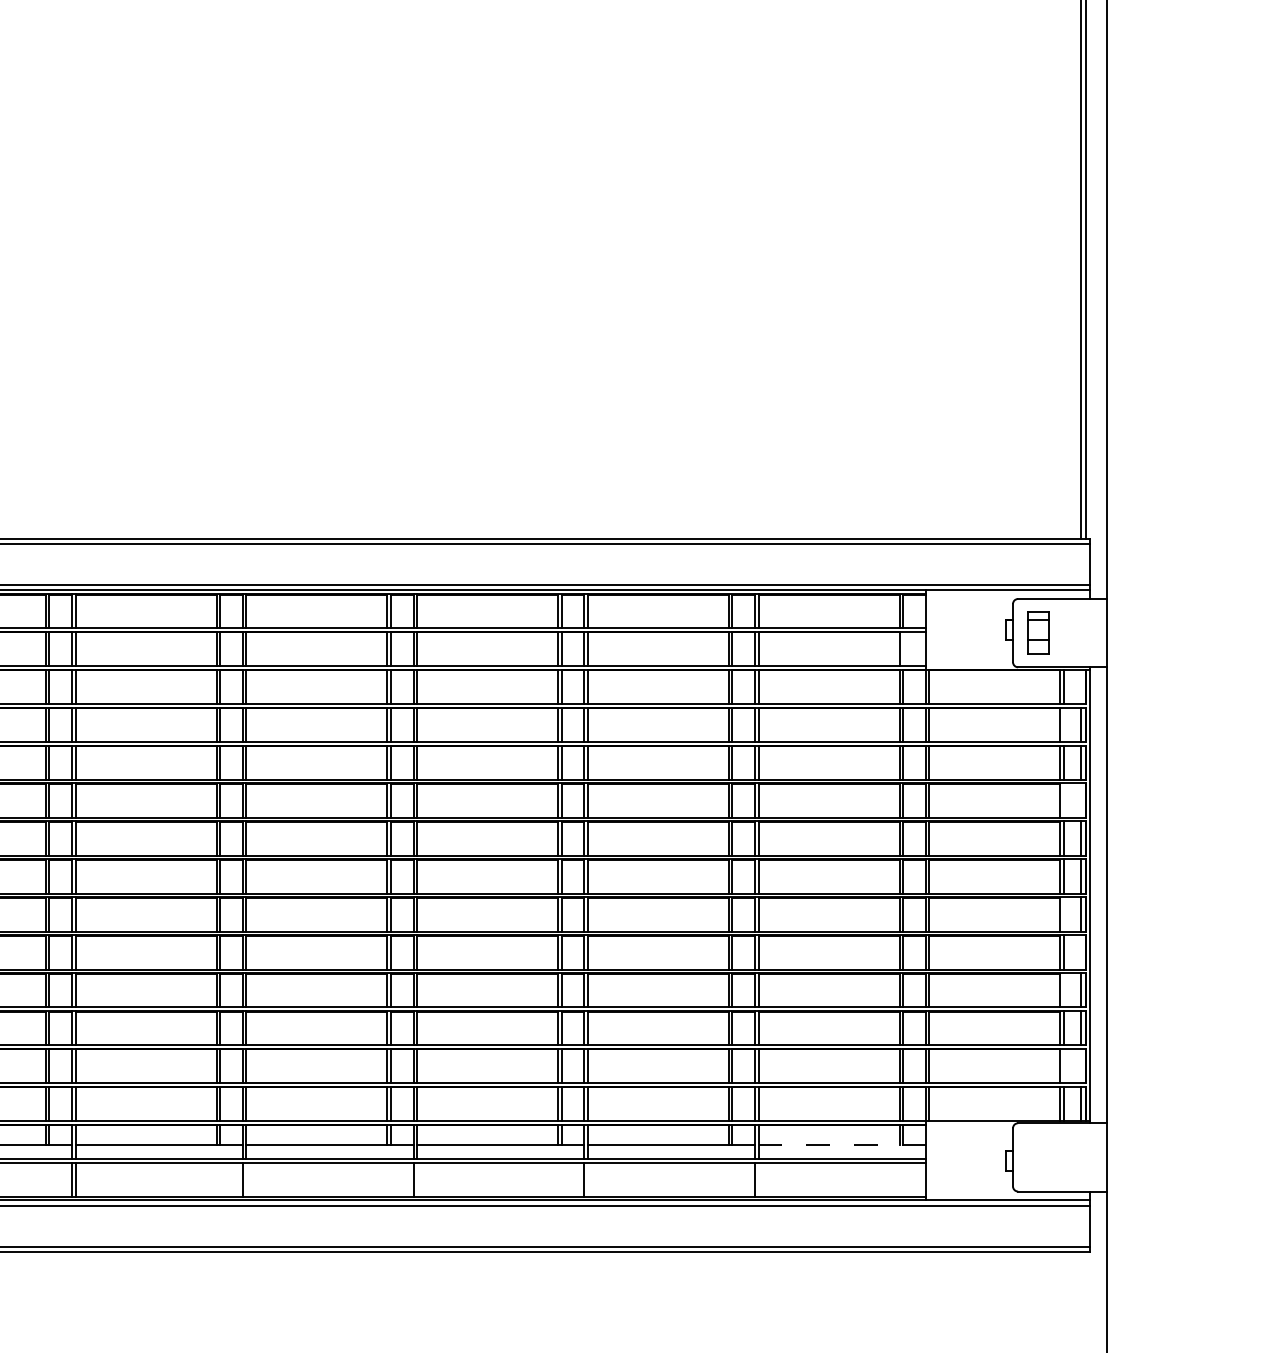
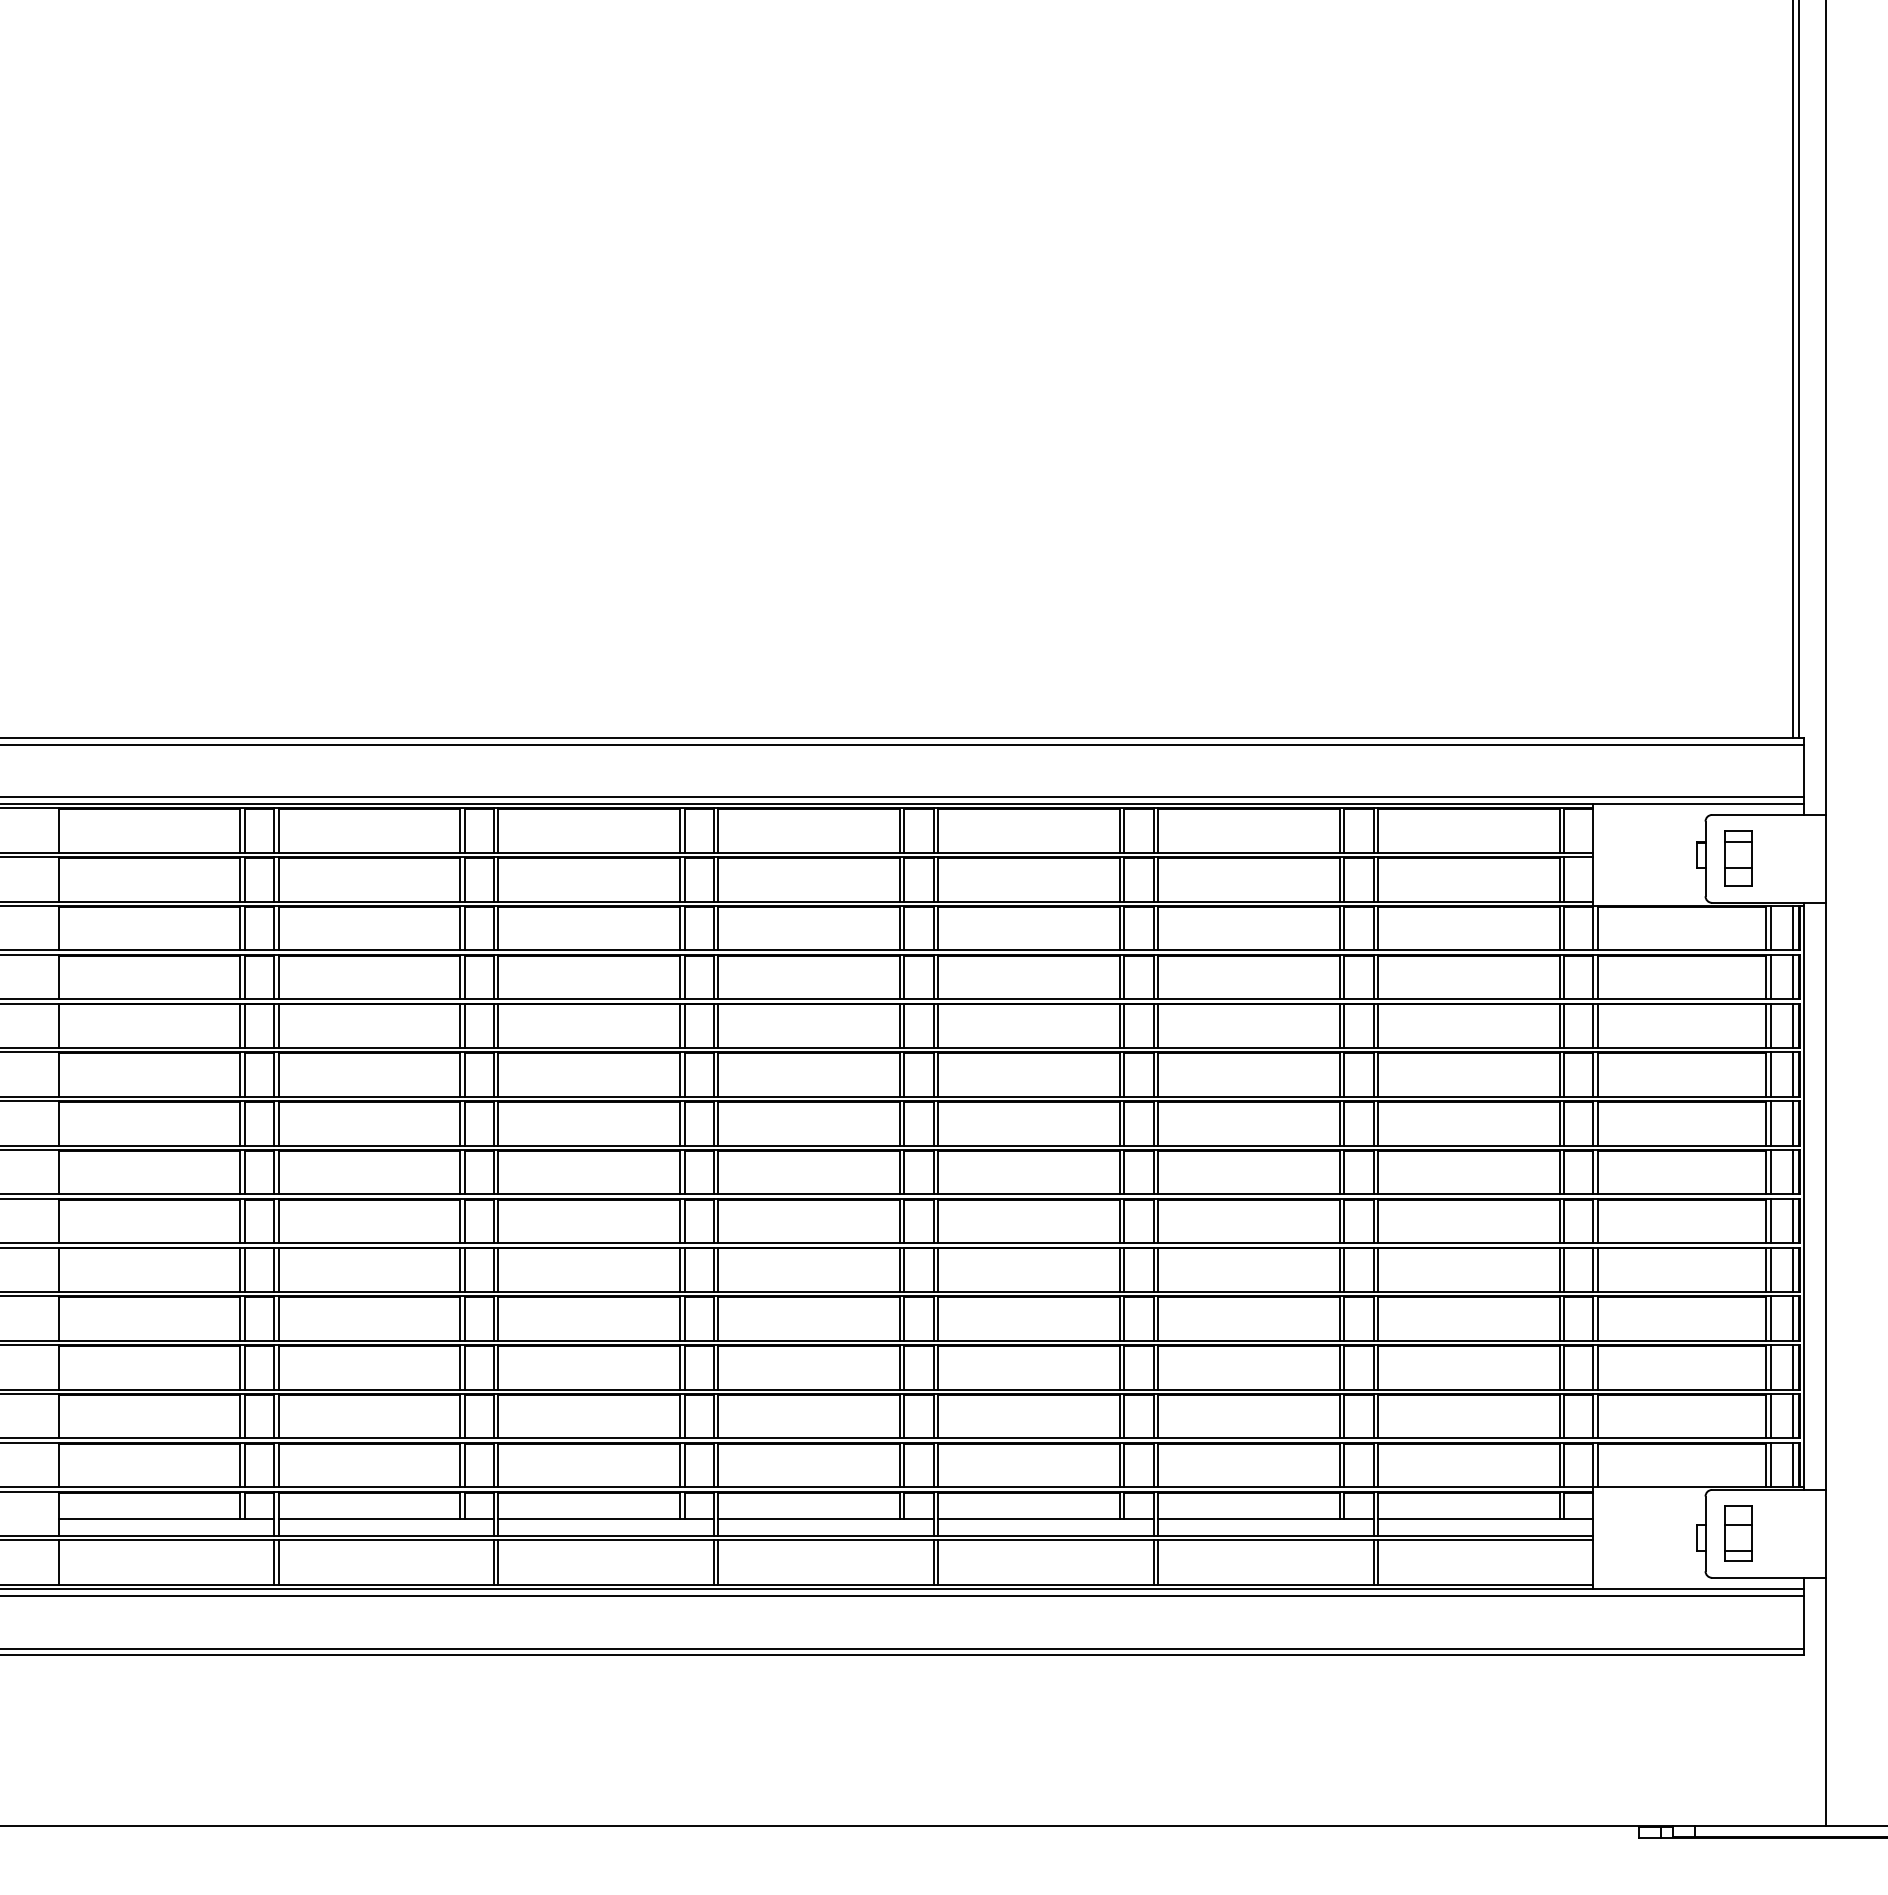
line: (903, 649) -> (1564, 879), added
line: (1080, 686) -> (1792, 927), added
line: (1063, 724) -> (1770, 976), added
line: (1063, 800) -> (1770, 1074), added
line: (1080, 800) -> (1792, 1074), added
line: (1063, 913) -> (1770, 1220), added
line: (1080, 952) -> (1792, 1269), added
line: (1063, 990) -> (1770, 1318), added
line: (1063, 1066) -> (1770, 1416), added
line: (1080, 1066) -> (1792, 1416), added
line: (842, 1145) -> (1485, 1518), dashed -> solid
part: (1038, 1157) -> (1738, 1533), added
line: (246, 1179) -> (718, 1562), added
line: (417, 1179) -> (938, 1562), added
line: (588, 1179) -> (1158, 1562), added
line: (758, 1179) -> (1377, 1562), added

